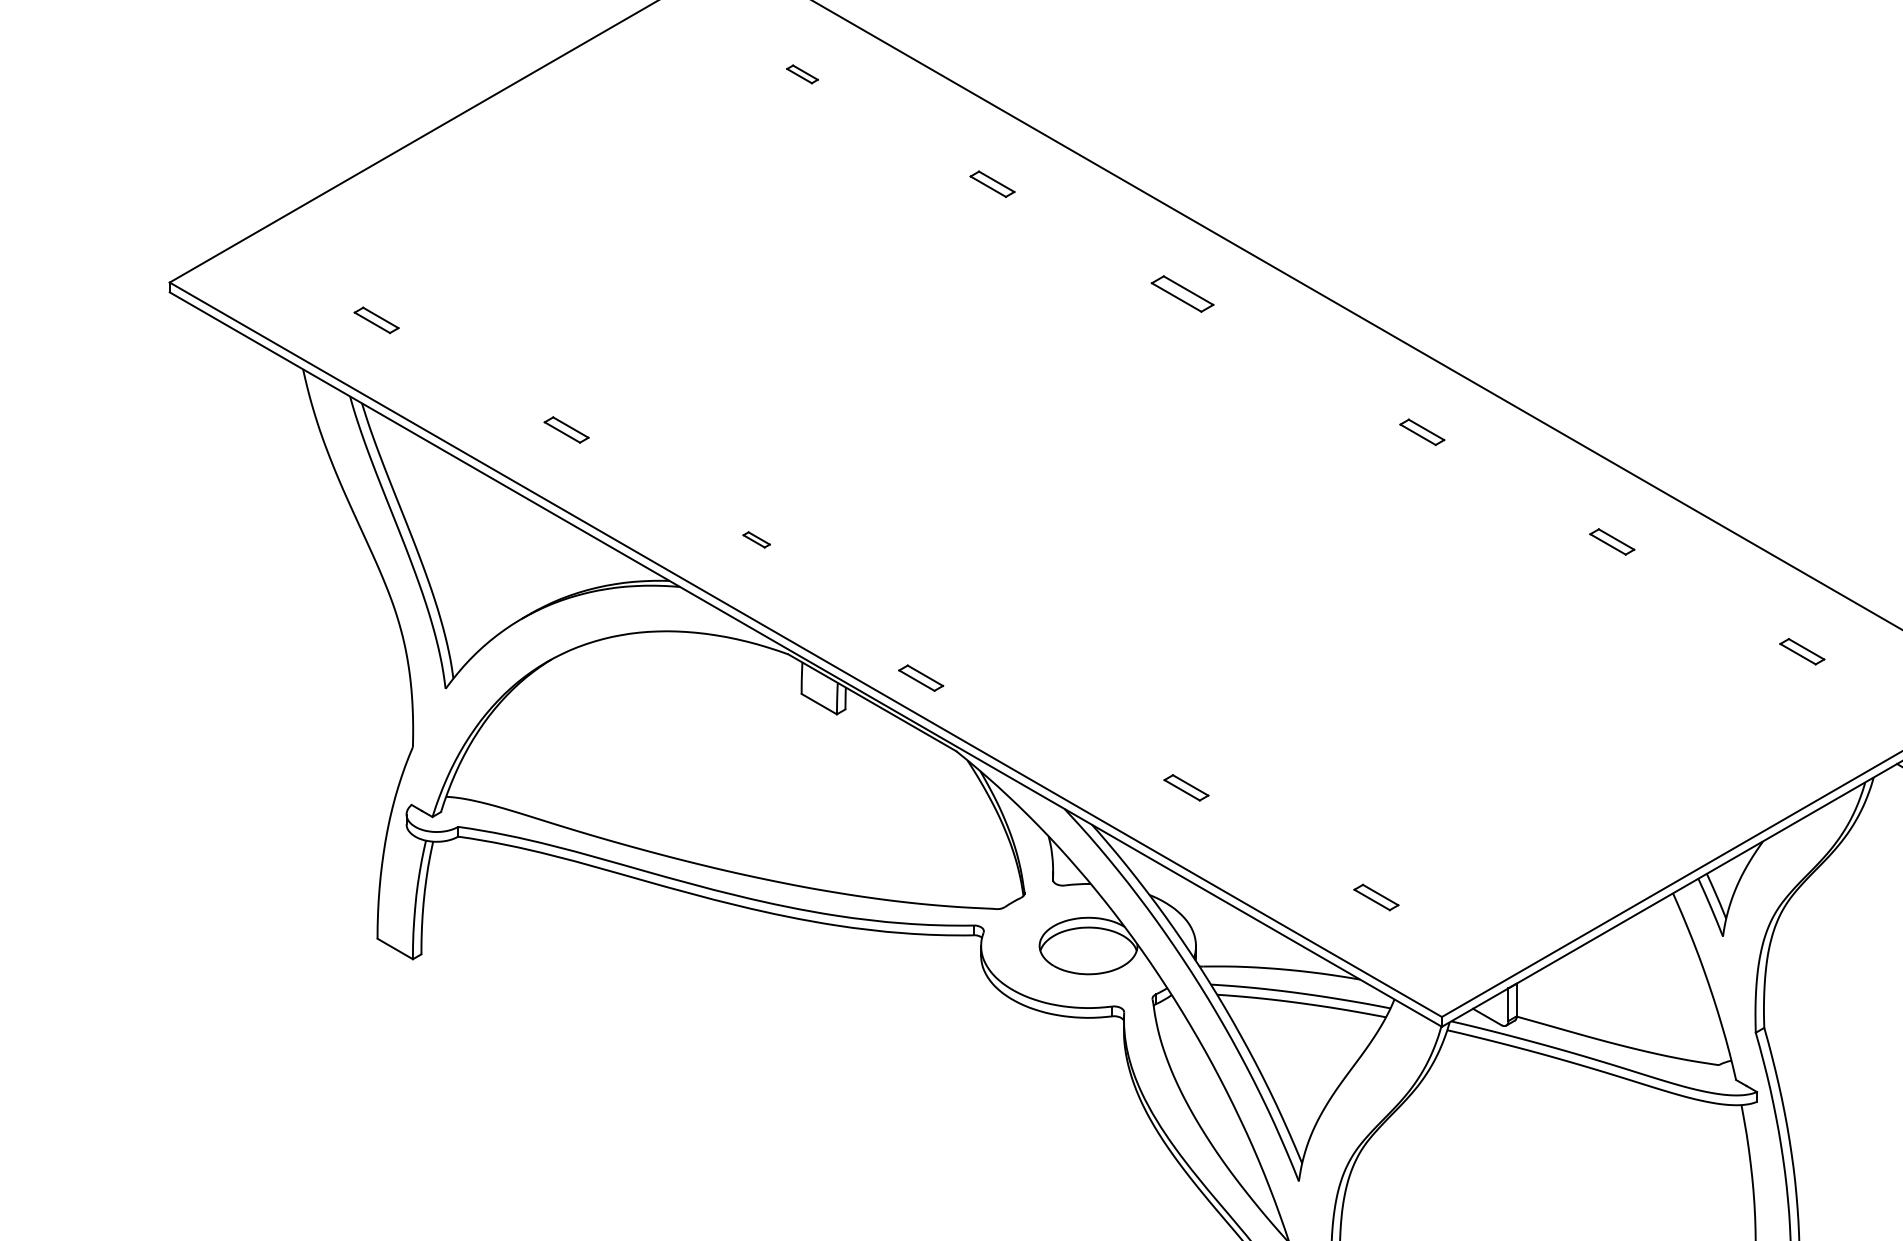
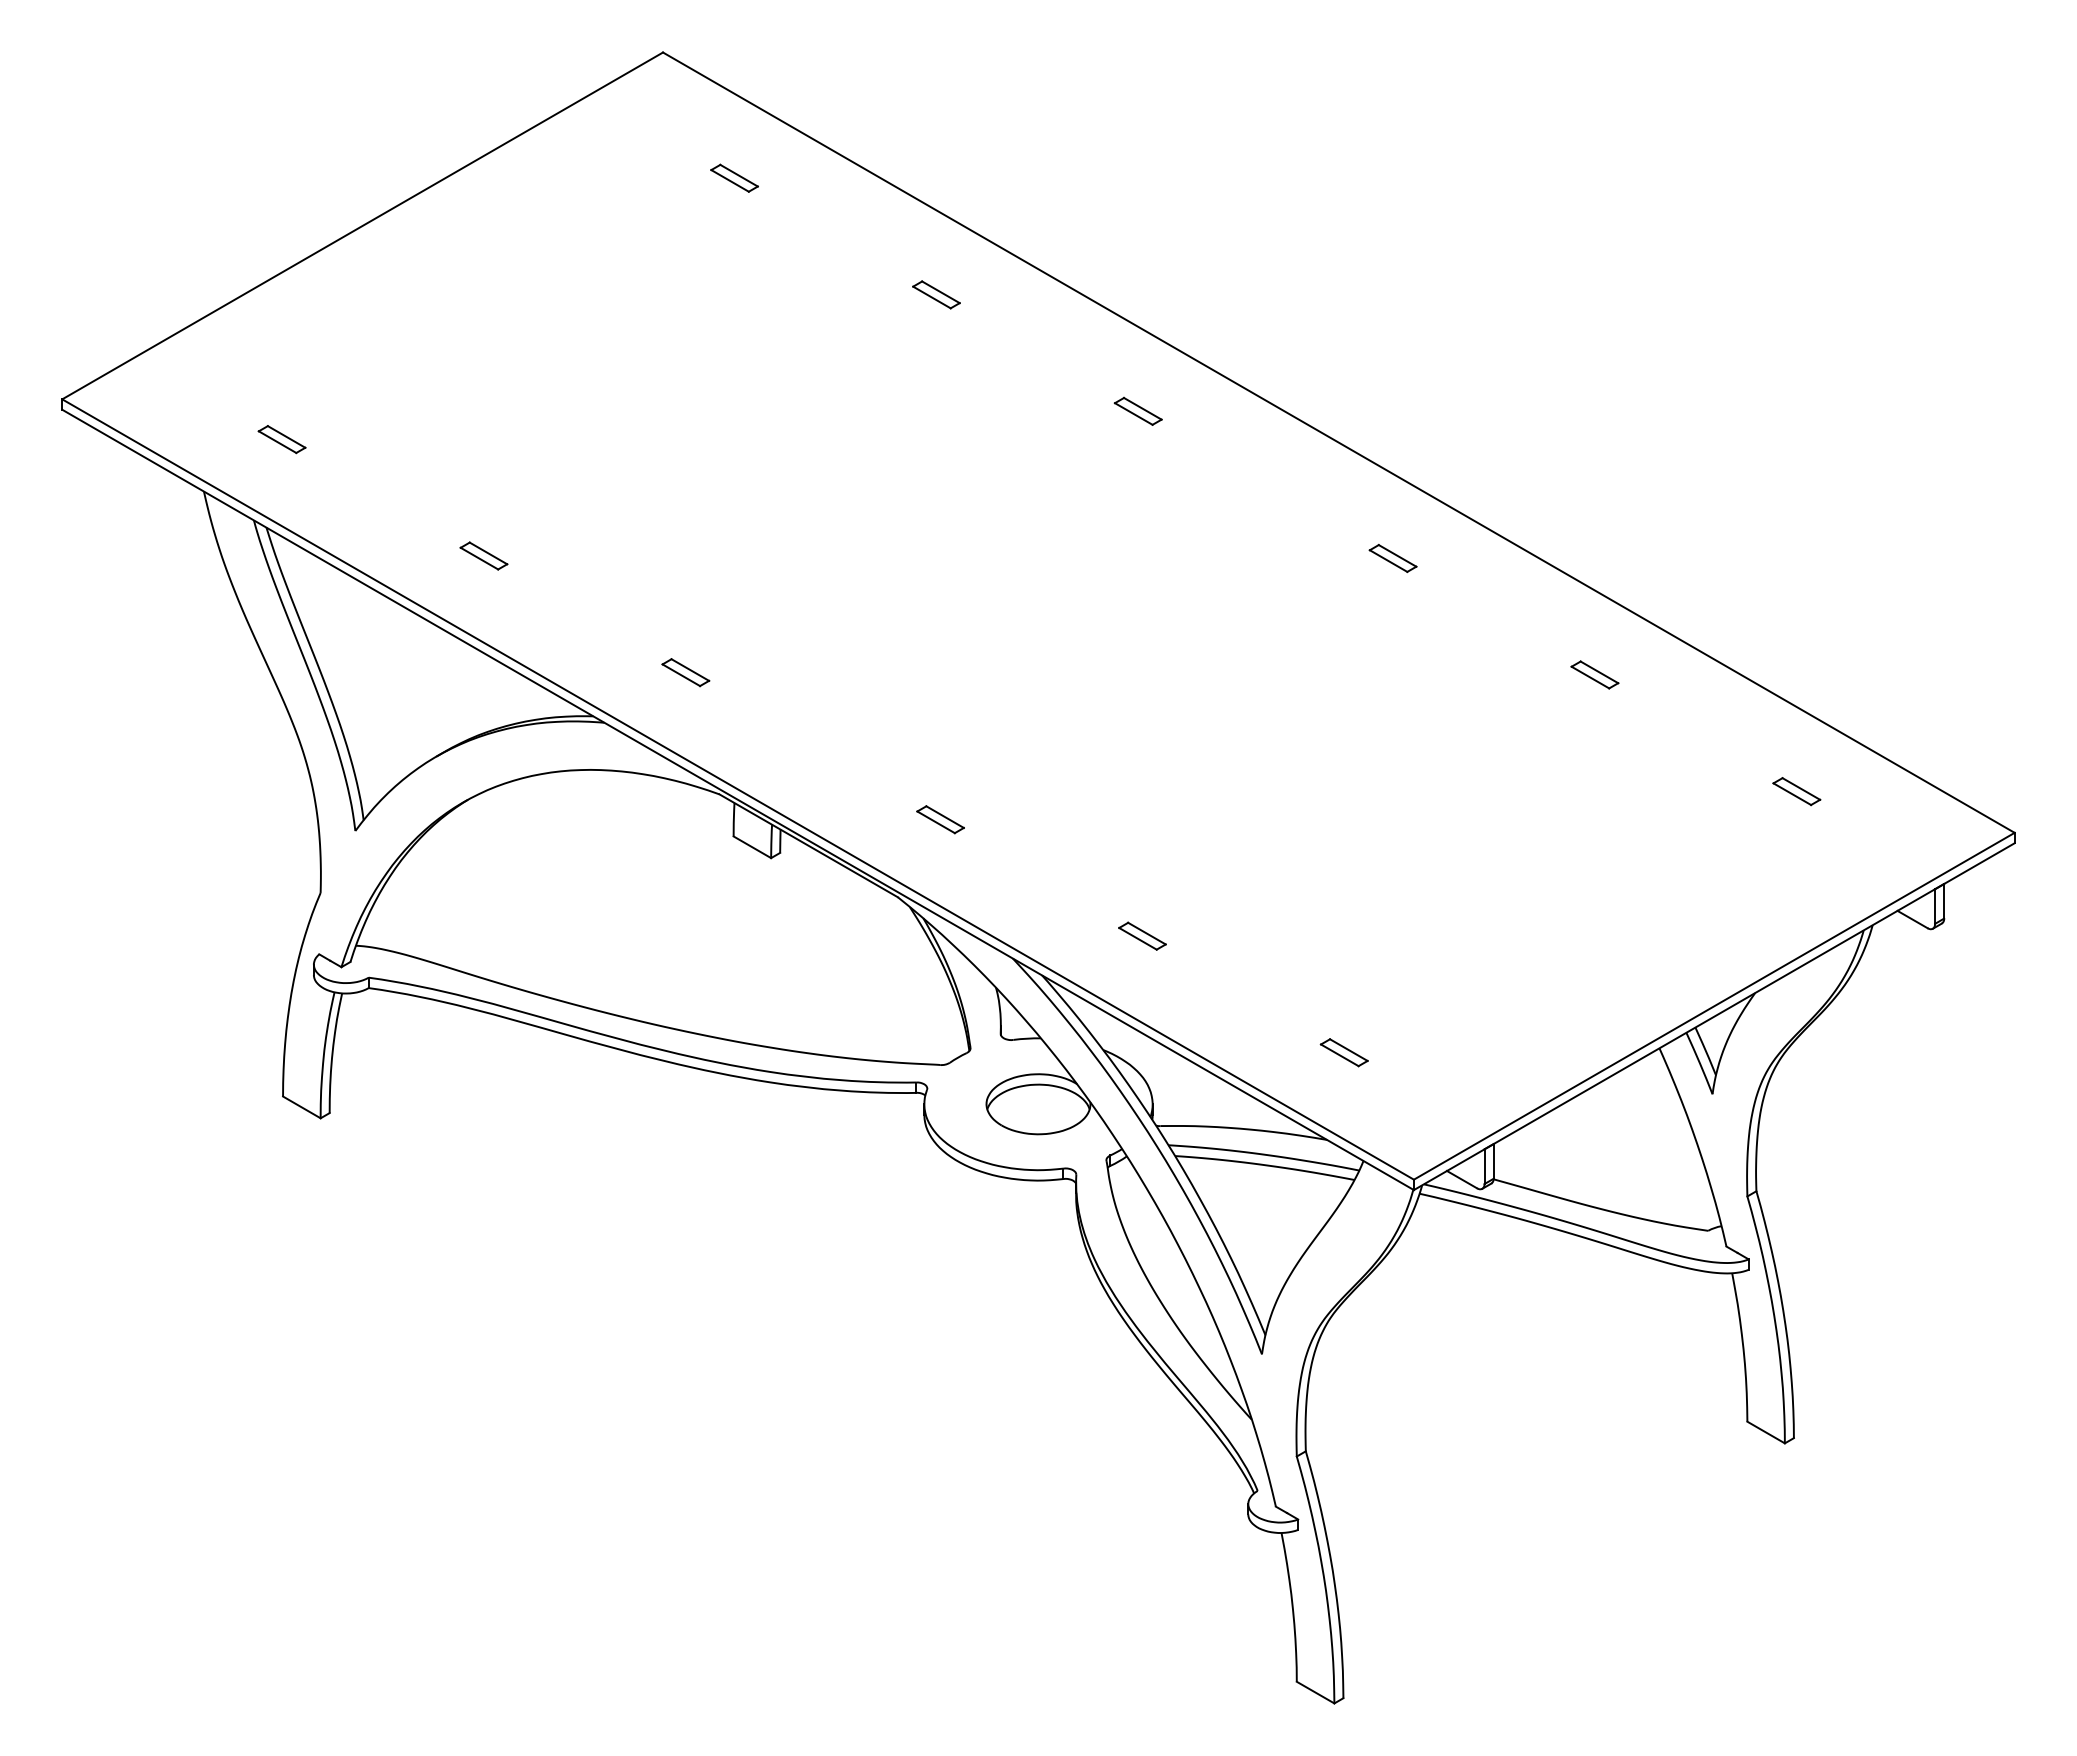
part: (802, 73) -> (734, 177), size x1.43
part: (1181, 293) -> (1137, 410), size x0.71
part: (756, 539) -> (685, 672), size x1.67
part: (921, 678) -> (940, 819), moved

